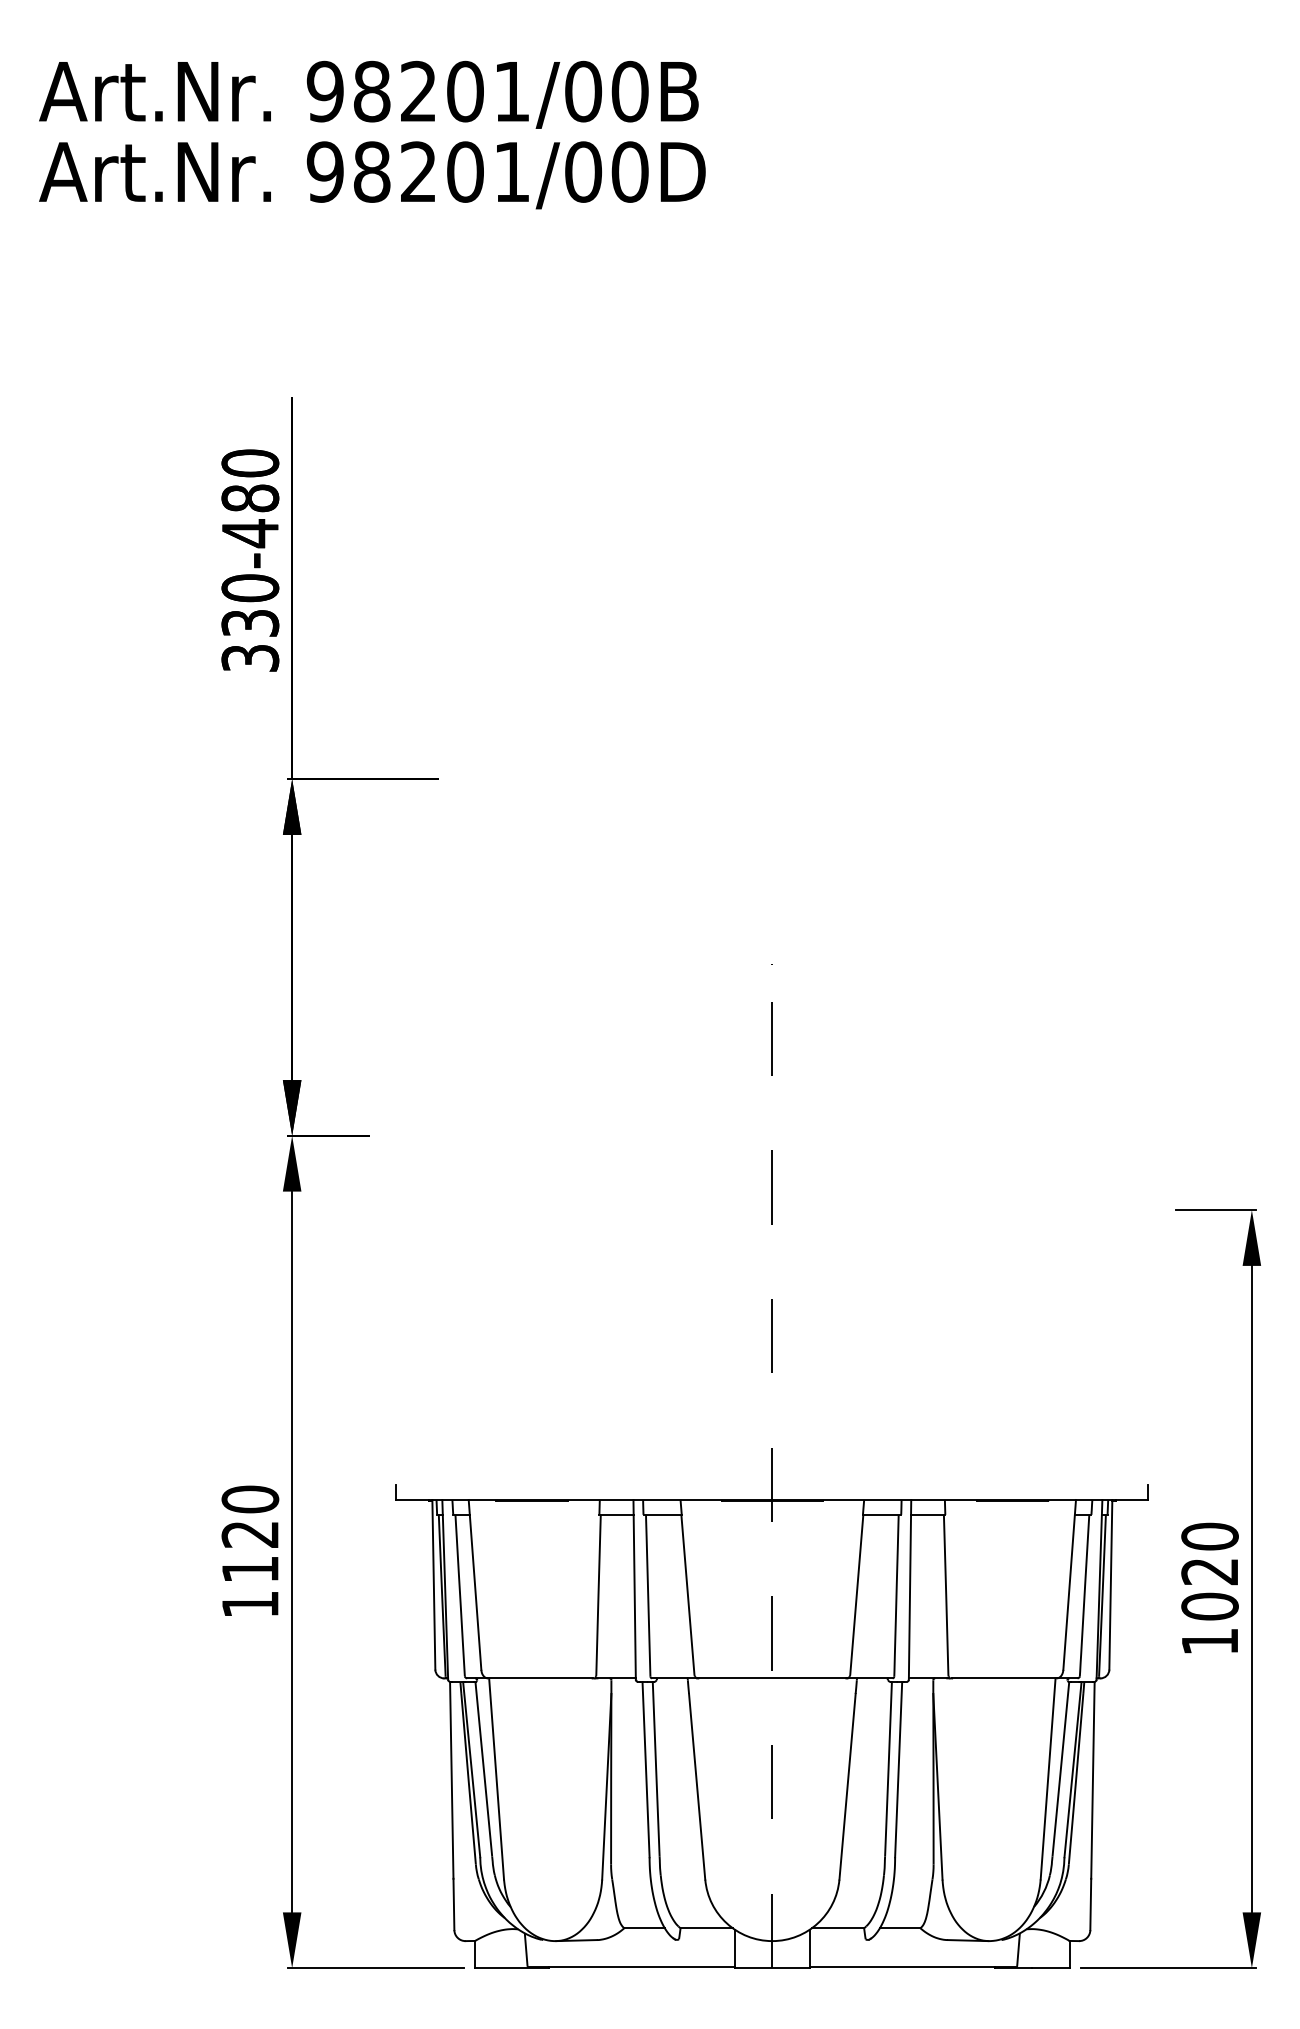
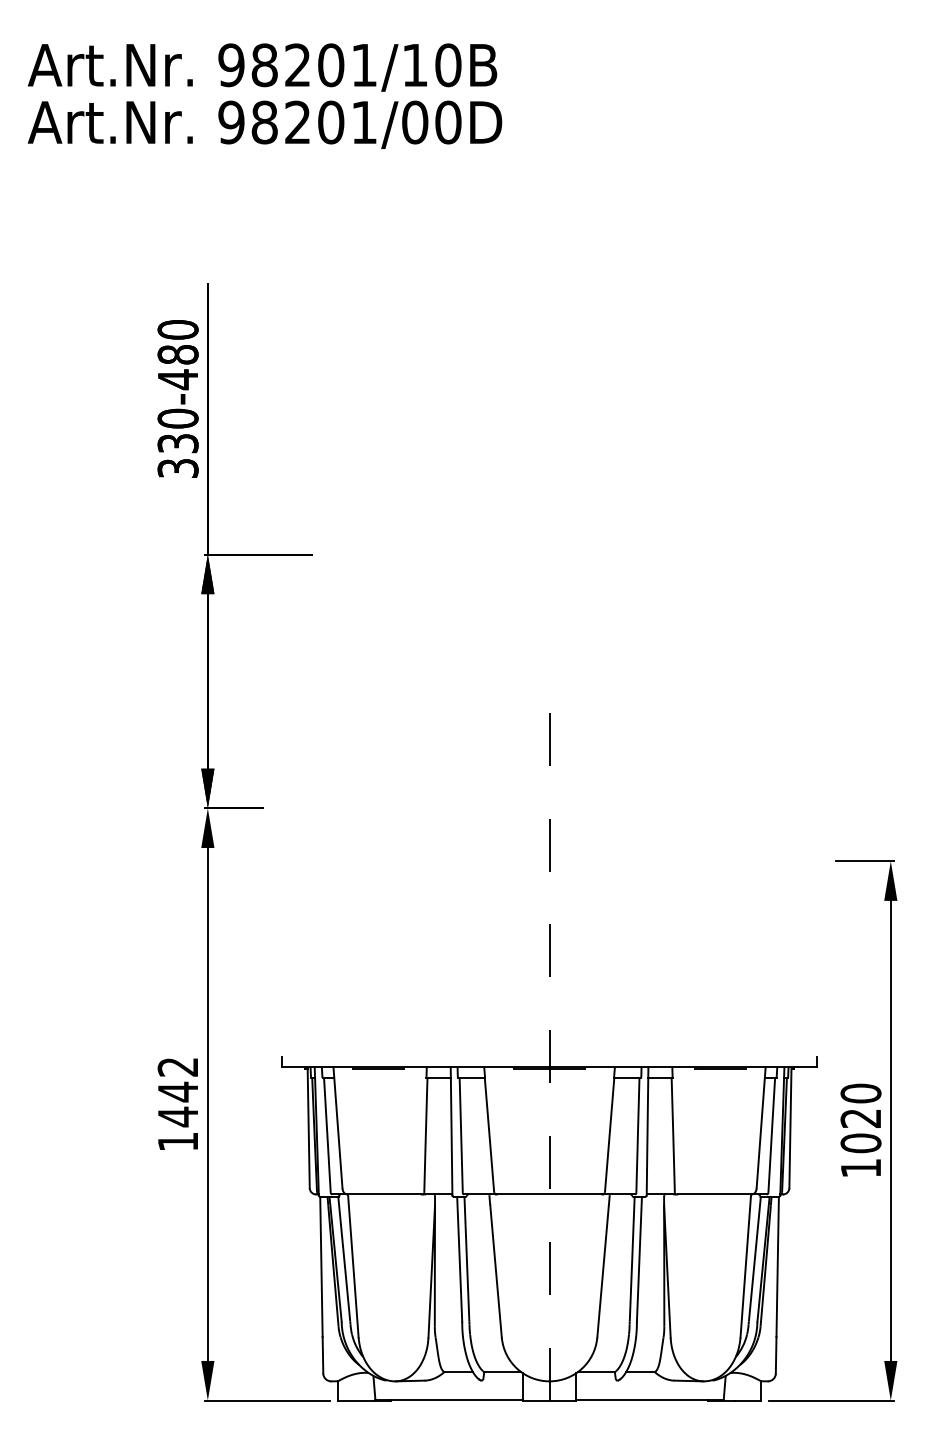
text: (583, 91) -> (415, 65), 98201/00B -> 98201/10B
text: (250, 1534) -> (178, 1092), 1120 -> 1442

